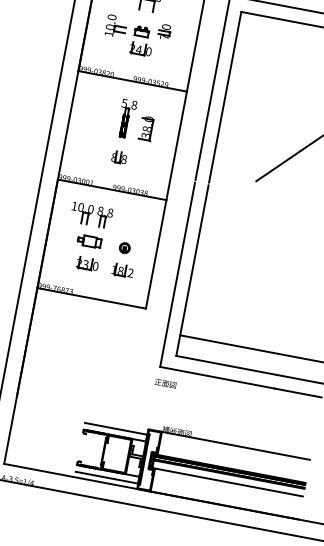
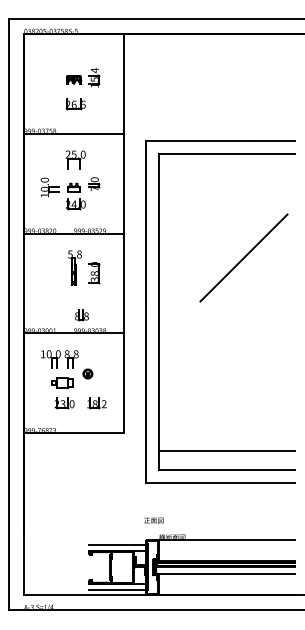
part: (118, 157) -> (81, 315), moved
part: (124, 247) -> (87, 373), moved
text: (165, 383) -> (153, 520), moved

